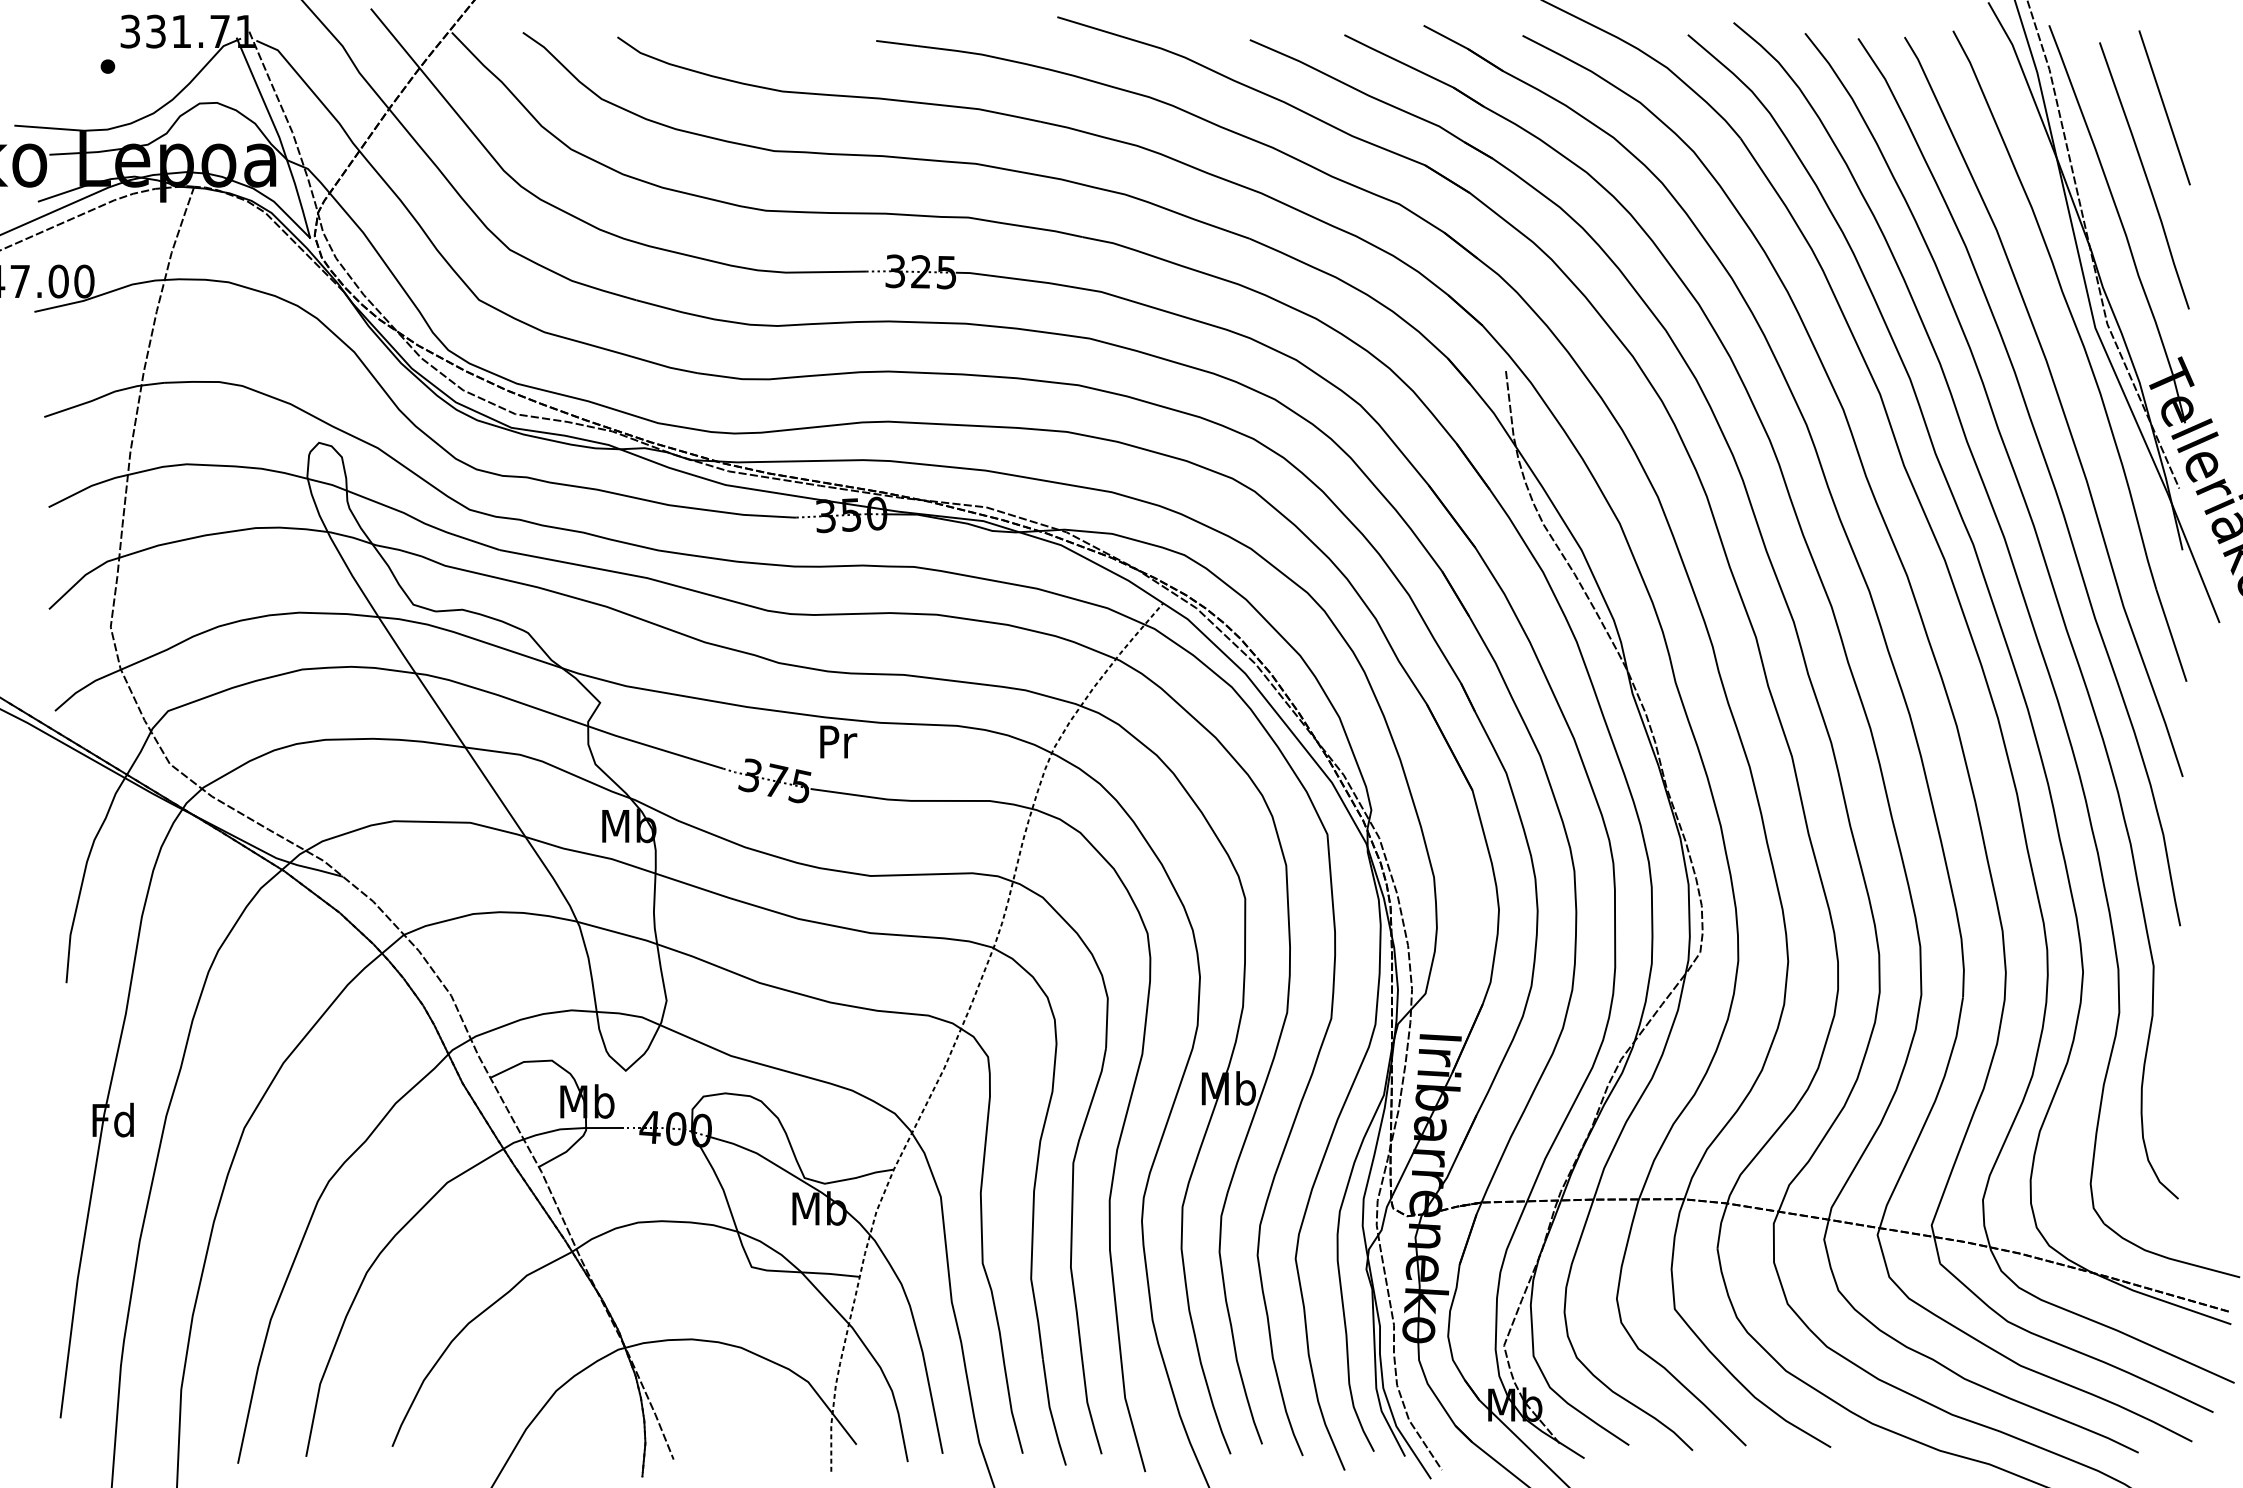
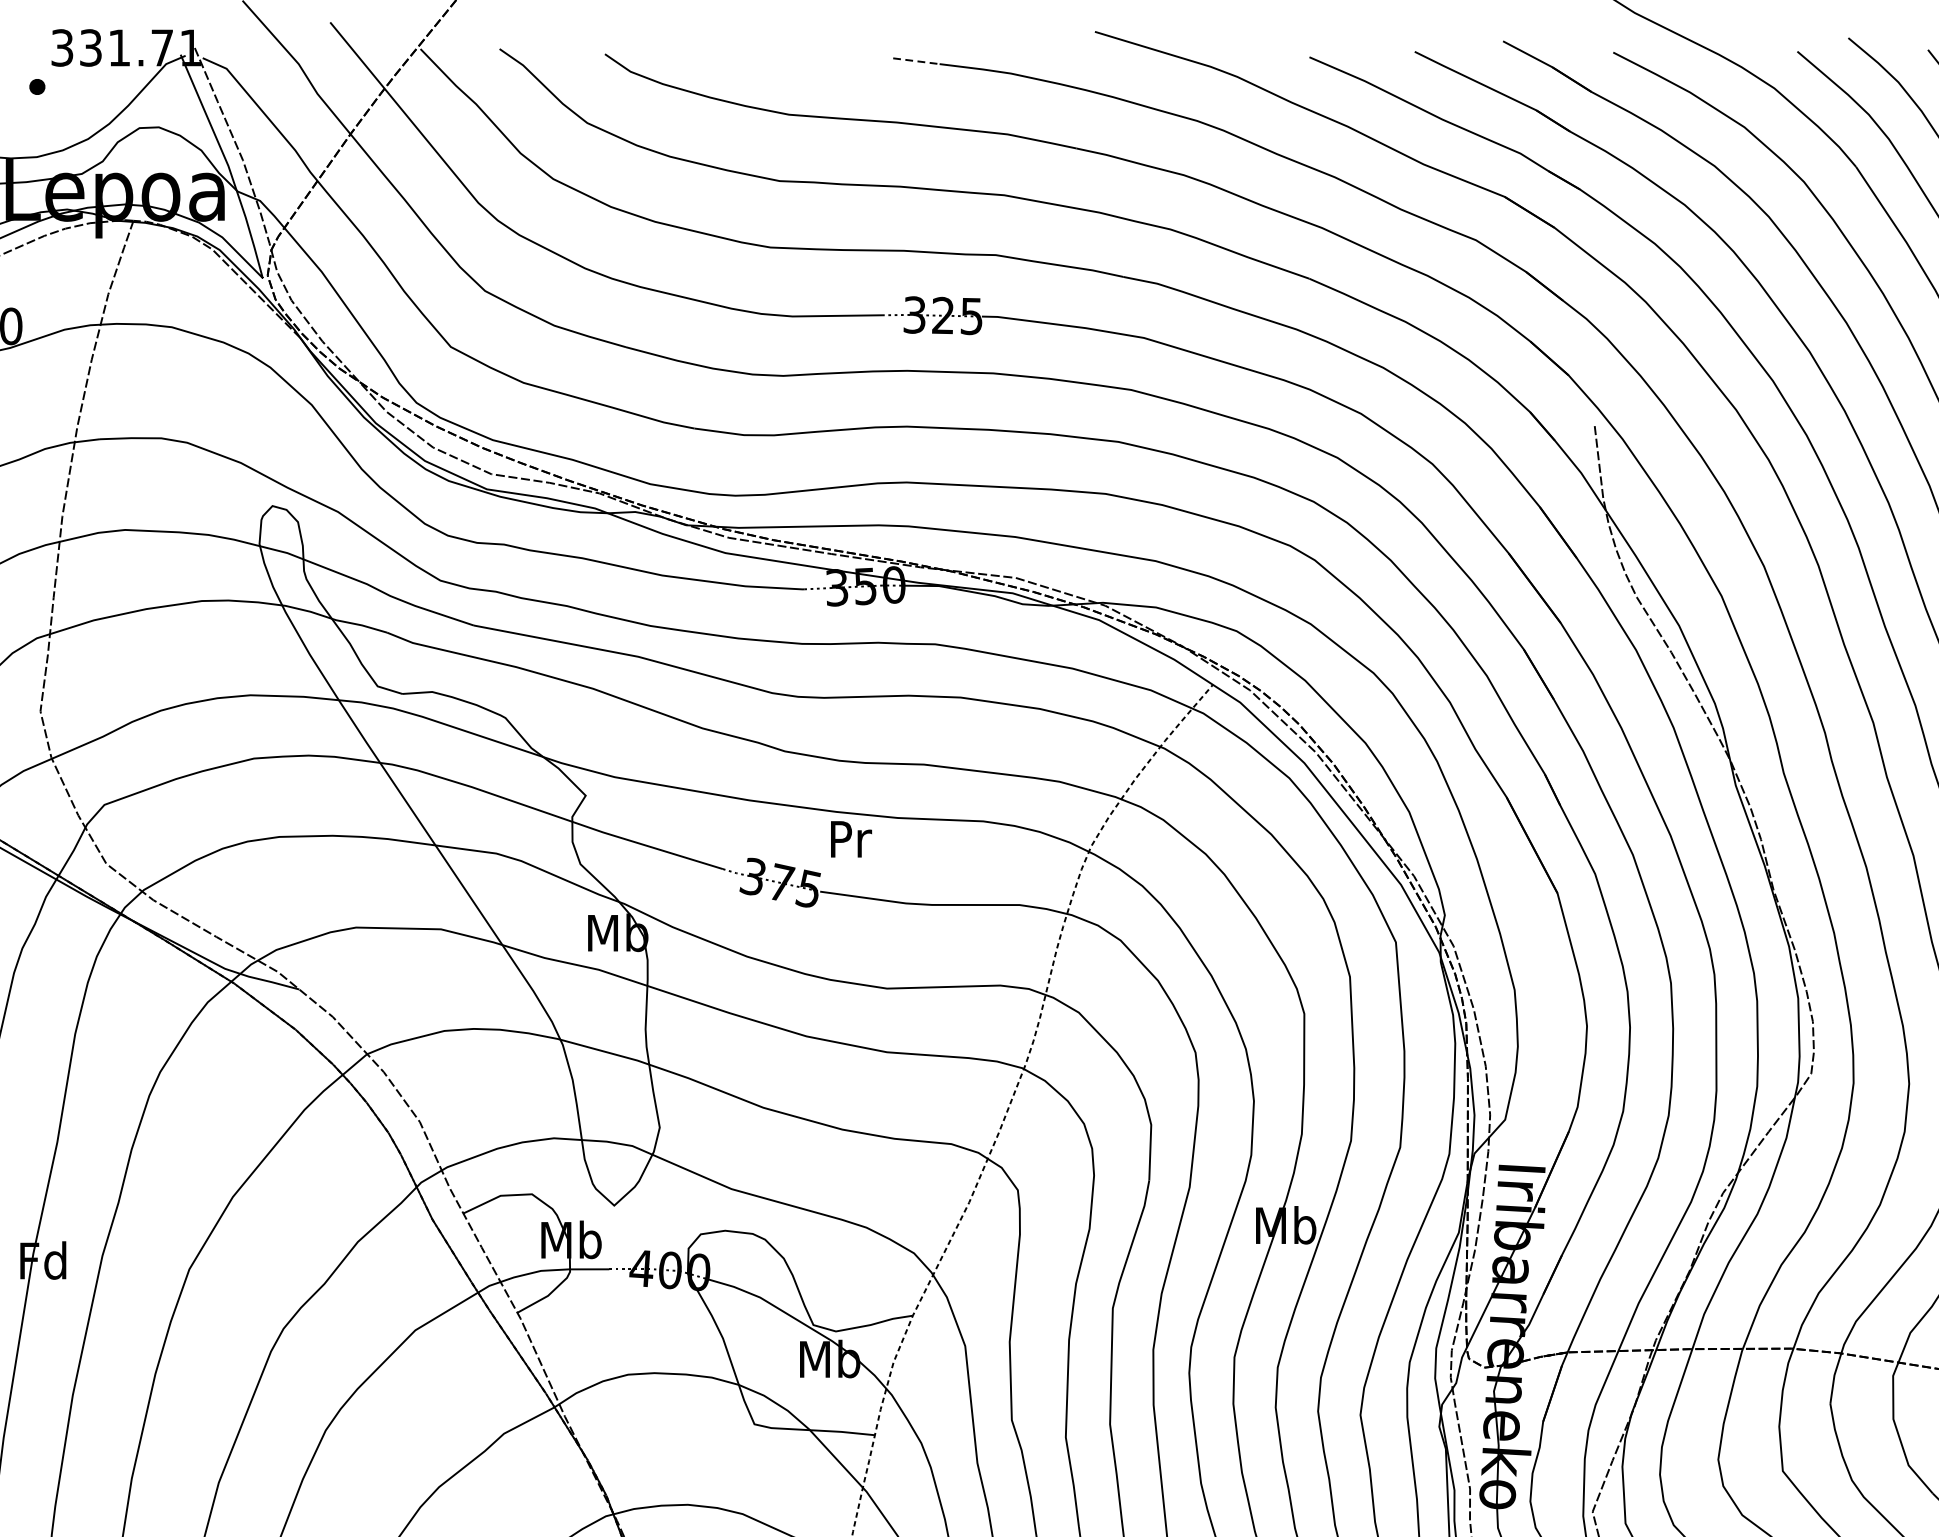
line: (897, 43) -> (916, 61), solid -> dashed

